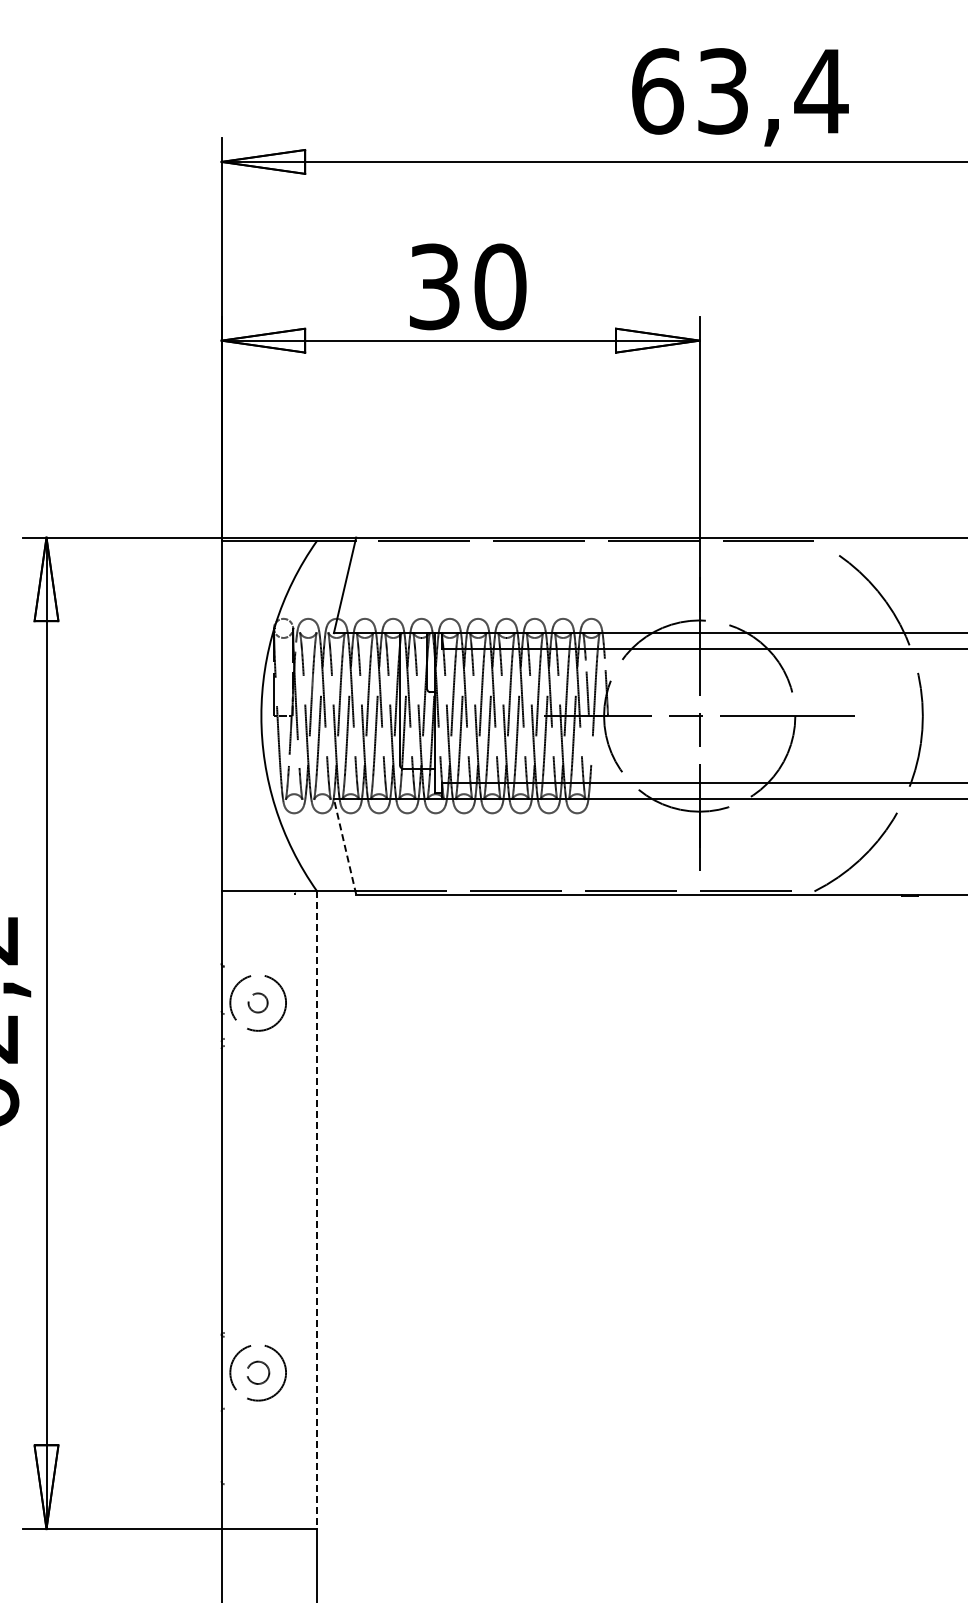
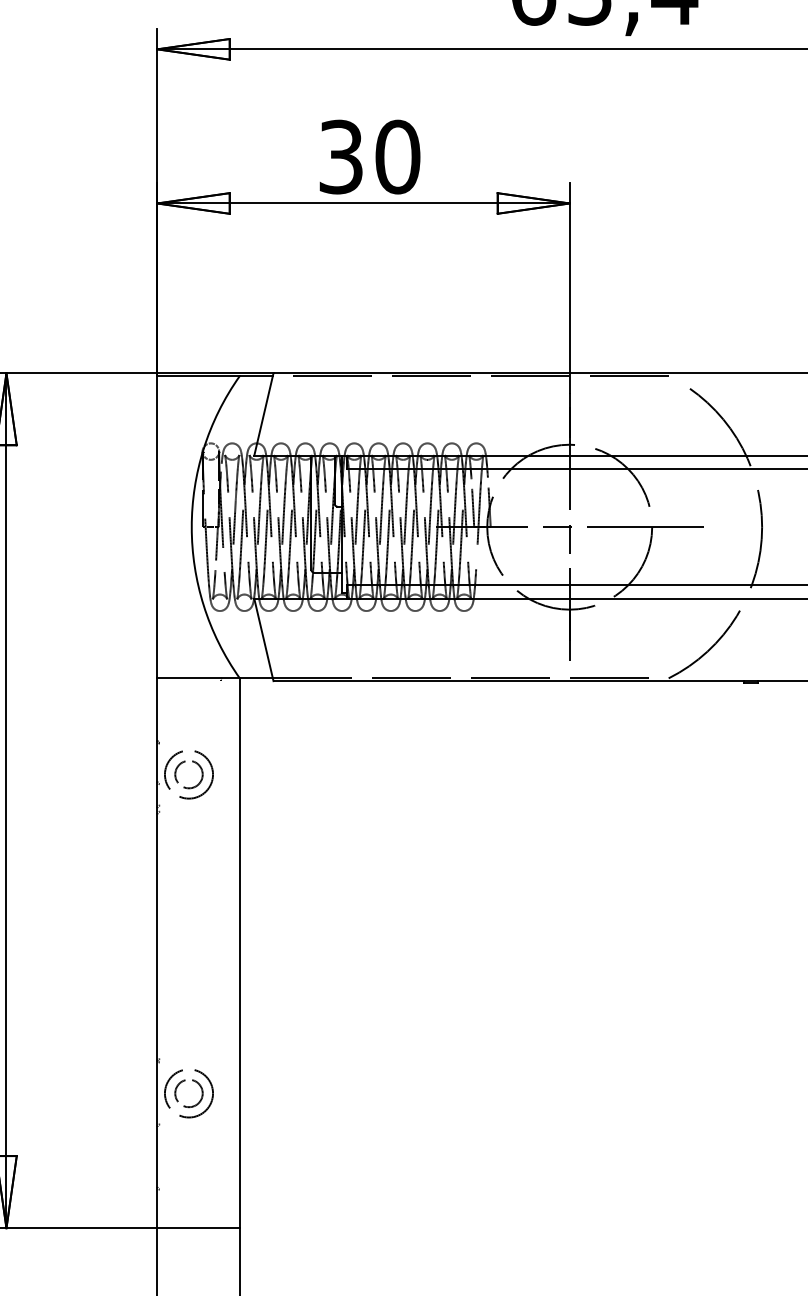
line: (344, 846) -> (263, 639), dashed -> solid
circle: (257, 1002) -> (188, 774), size x1.67
line: (317, 1210) -> (240, 953), dashed -> solid
circle: (257, 1372) -> (188, 1093), size x1.43

